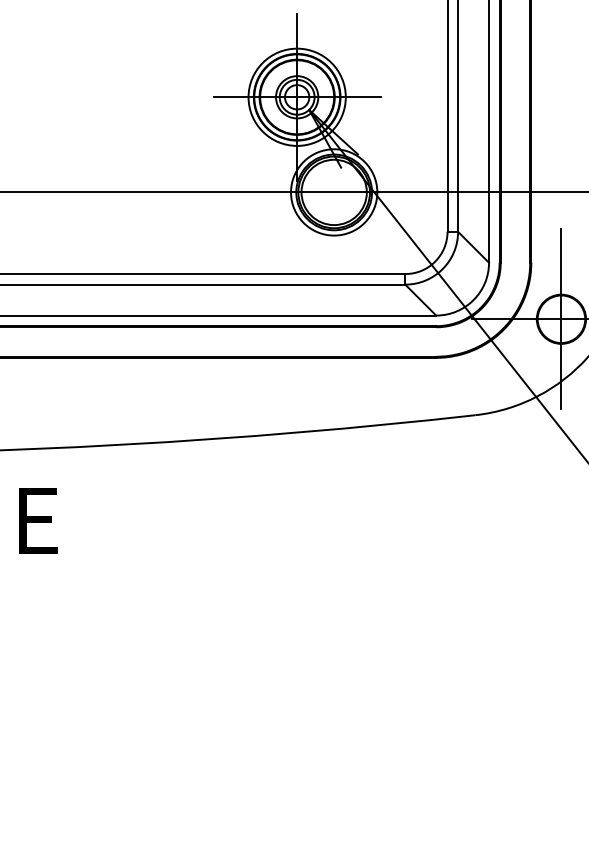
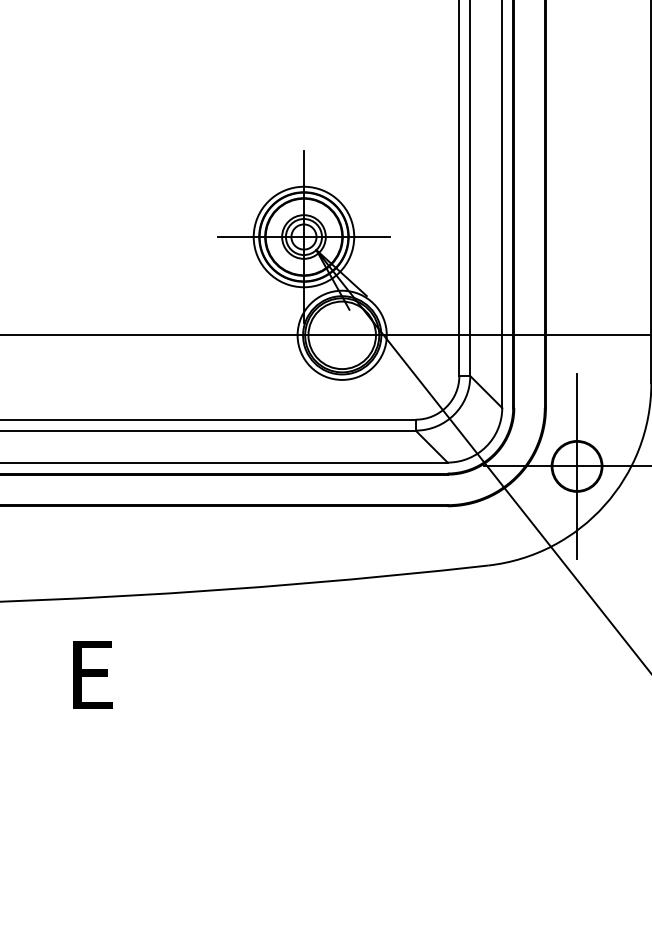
text: (37, 520) -> (92, 674), moved

